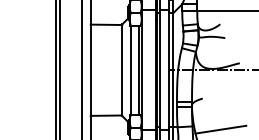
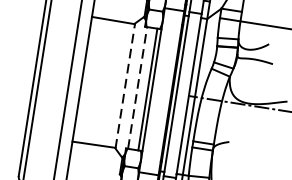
line: (122, 70) -> (125, 86), solid -> dashed
line: (131, 70) -> (137, 88), solid -> dashed

